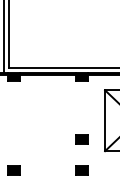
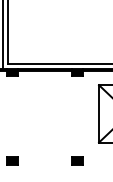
part: (82, 139) -> (77, 131), removed

